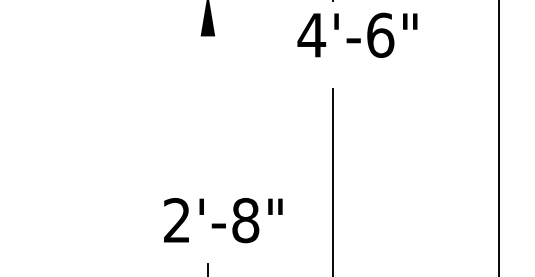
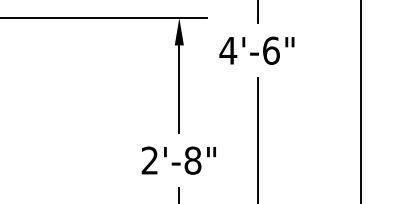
text: (356, 34) -> (256, 50), moved
line: (208, 106) -> (179, 89), added
text: (222, 220) -> (178, 160), moved

